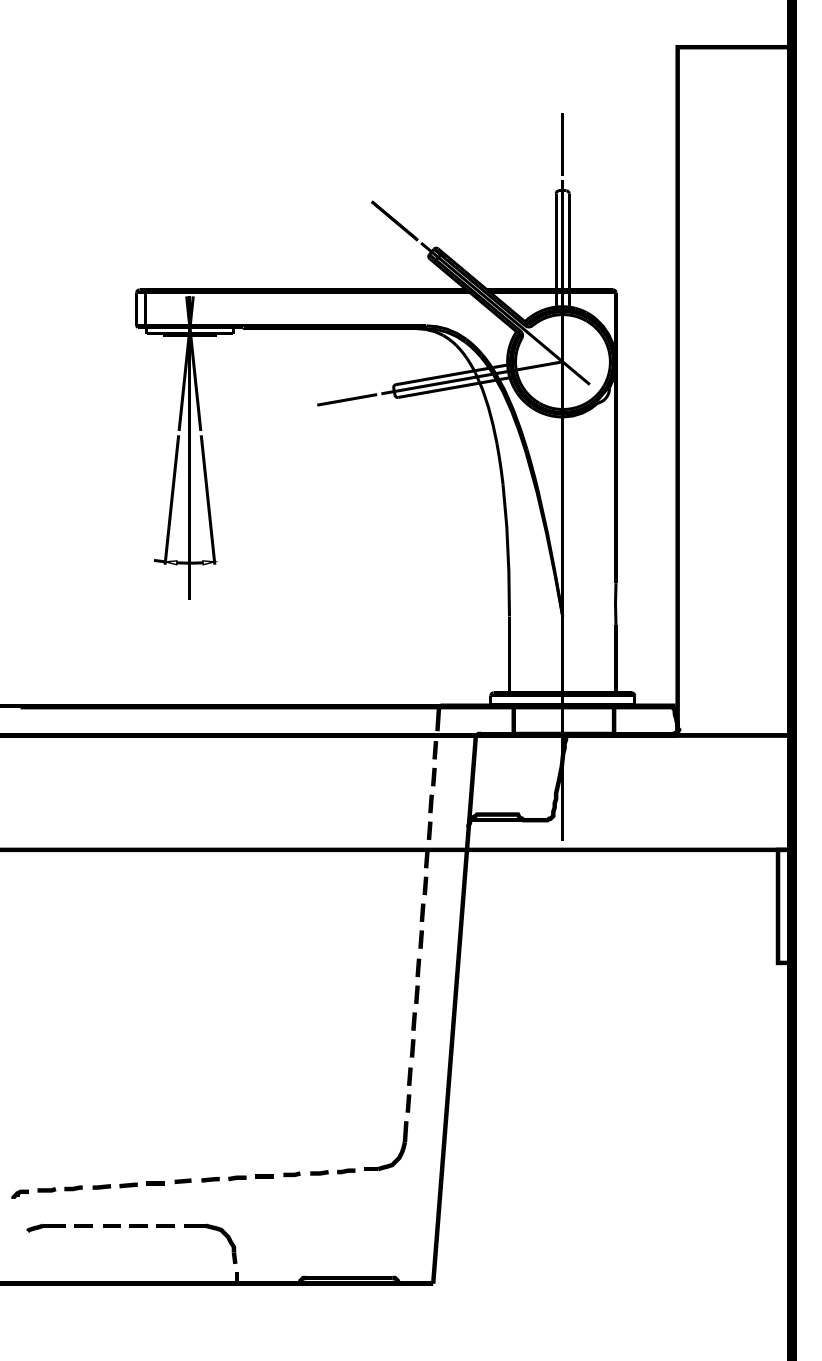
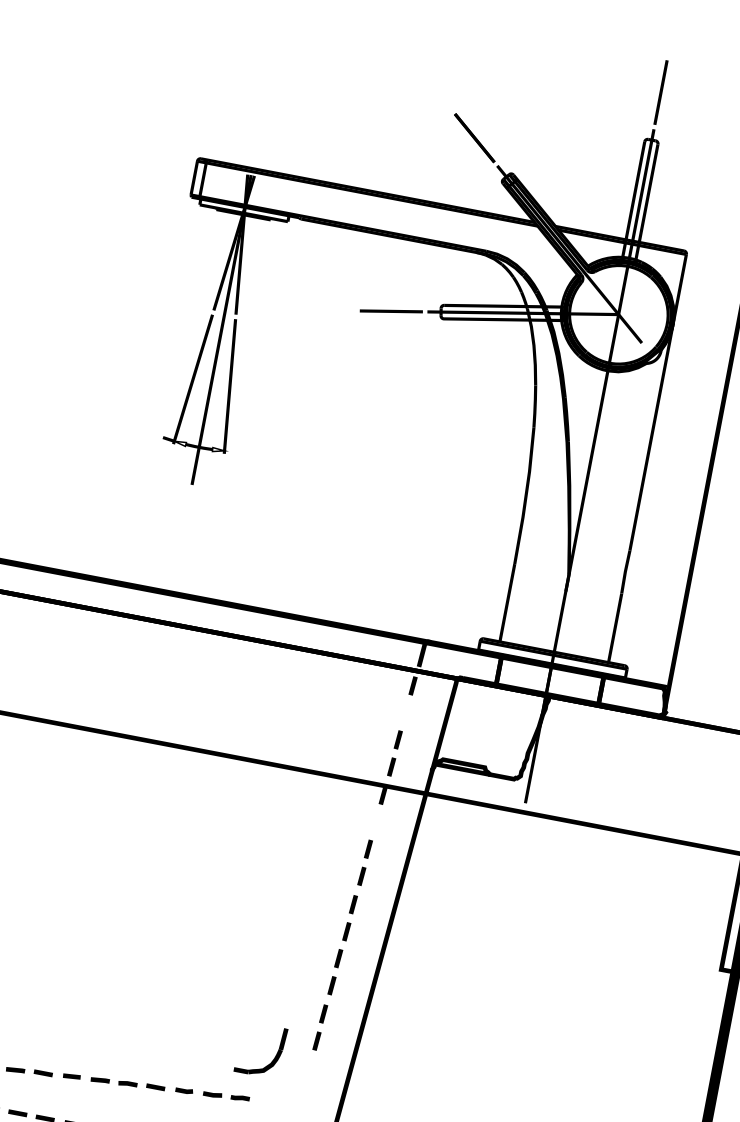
line: (433, 776) -> (406, 712), removed
line: (425, 885) -> (376, 822), removed
part: (400, 1149) -> (274, 1056), moved

